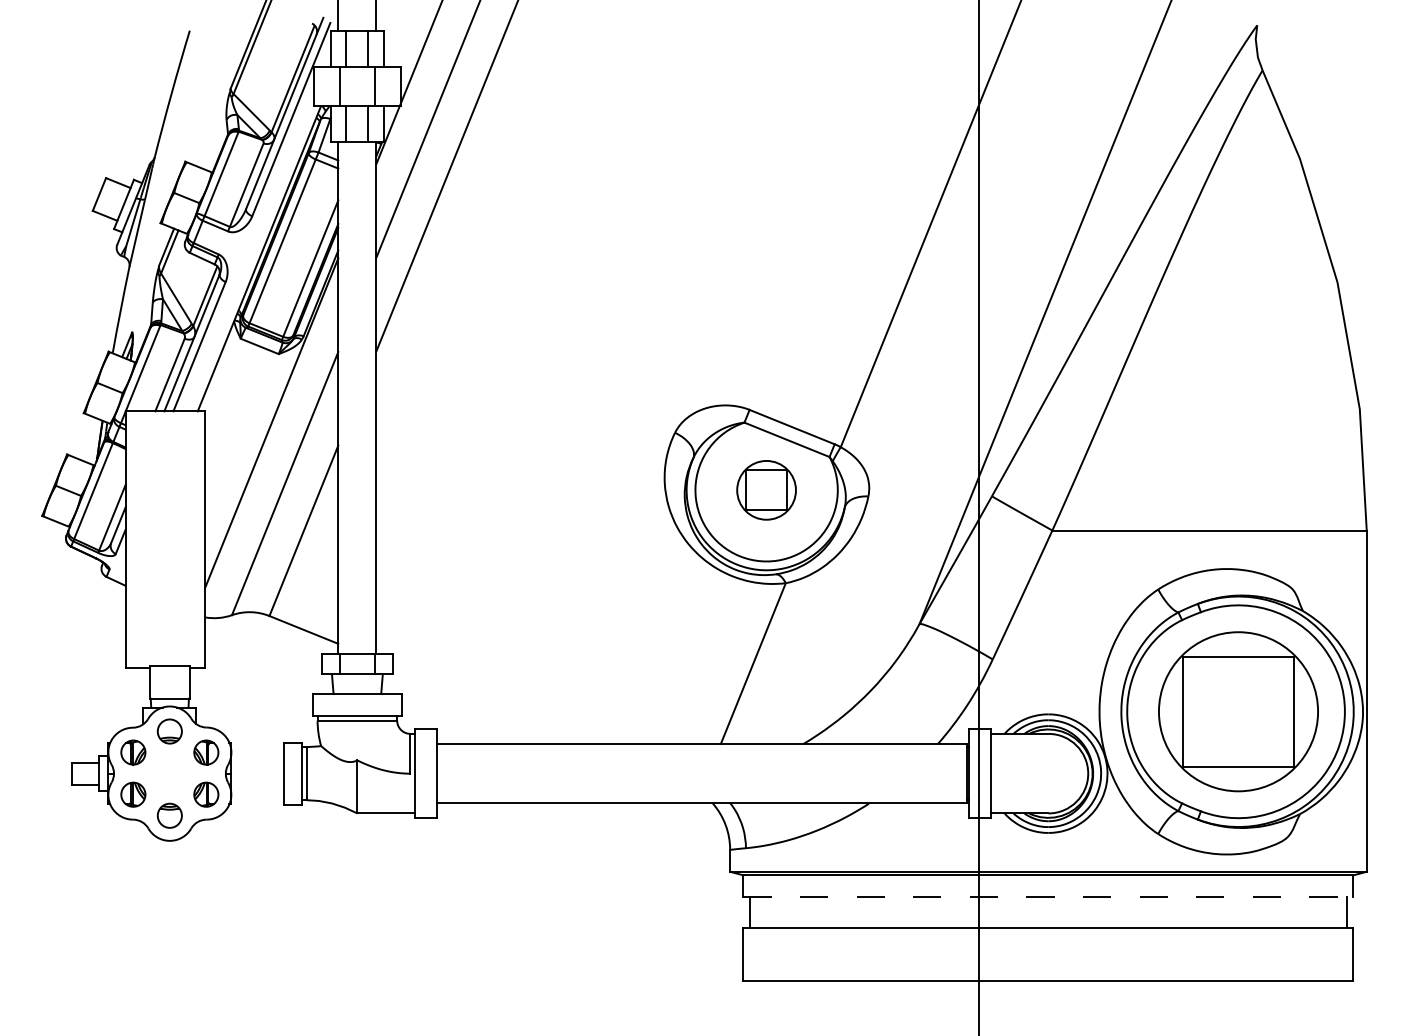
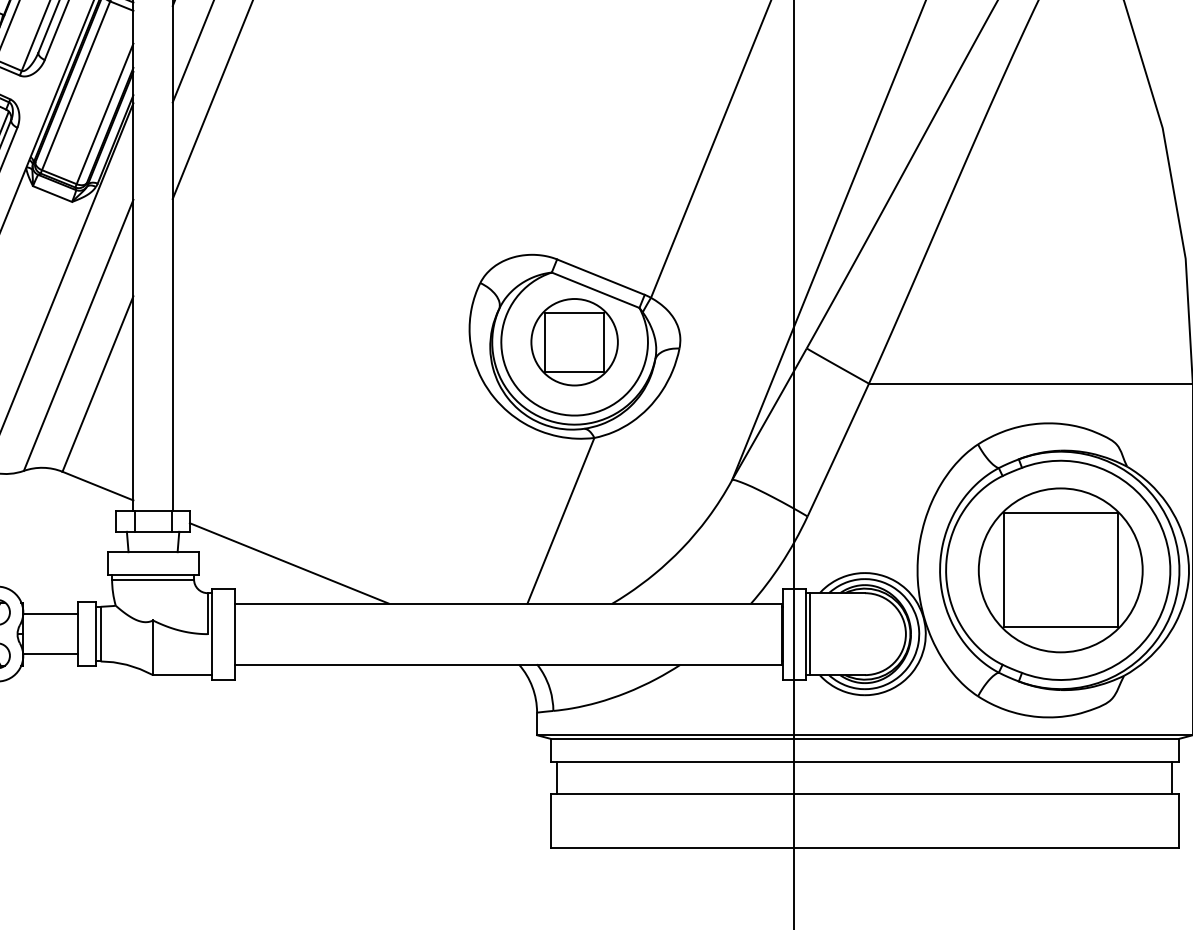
part: (766, 490) -> (574, 342), size x1.43
line: (489, 704) -> (289, 562), added
line: (257, 754) -> (50, 614), added
line: (995, 773) -> (810, 633), added
line: (257, 792) -> (50, 653), added
line: (1048, 897) -> (865, 761), dashed -> solid

